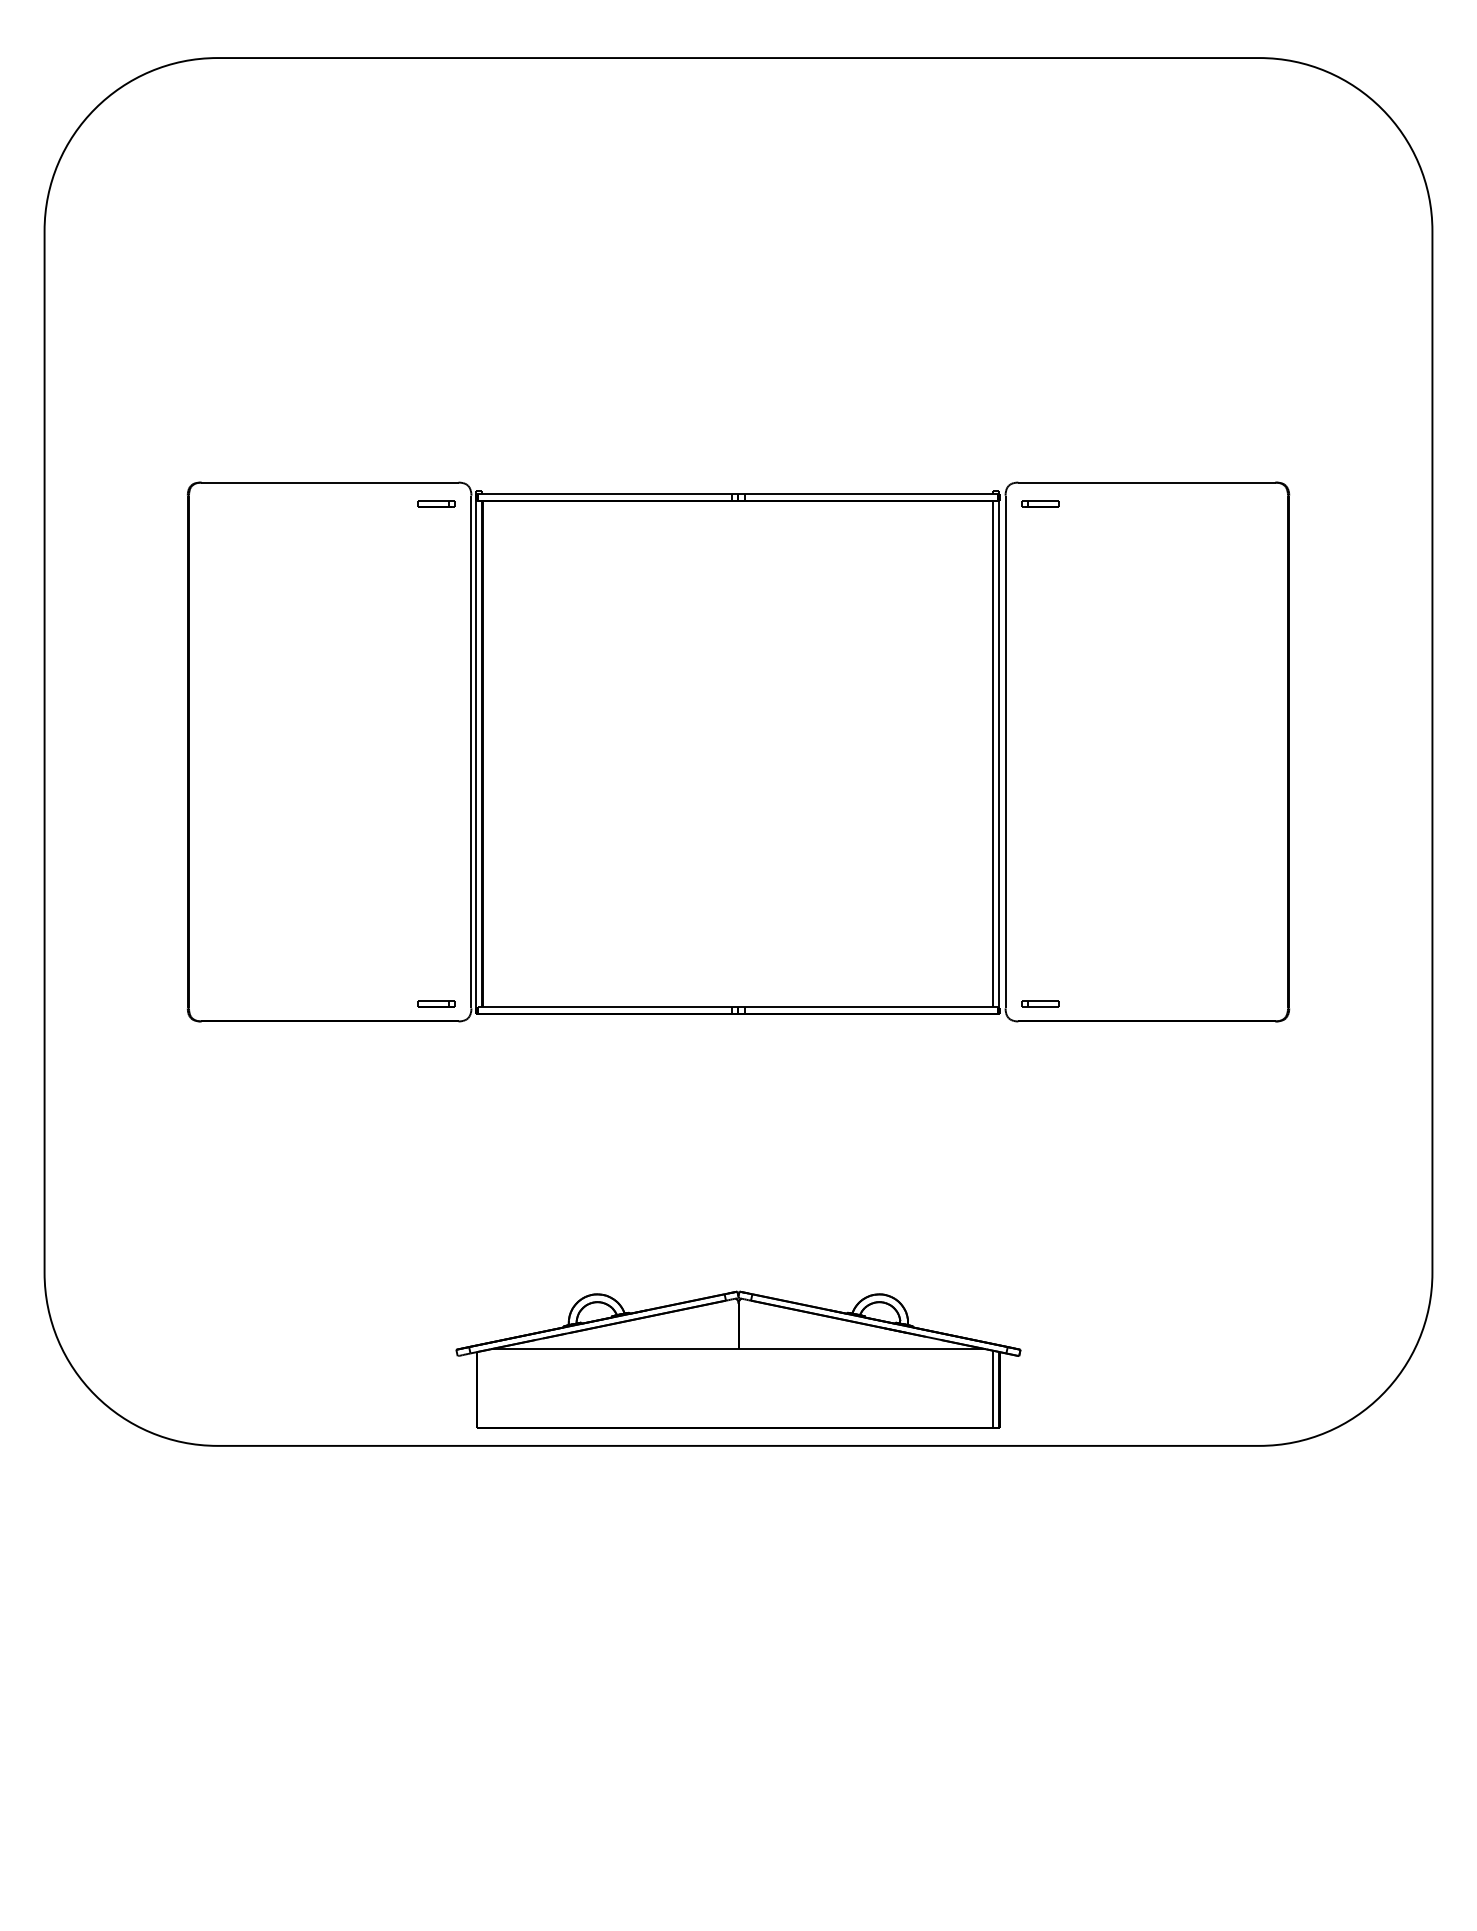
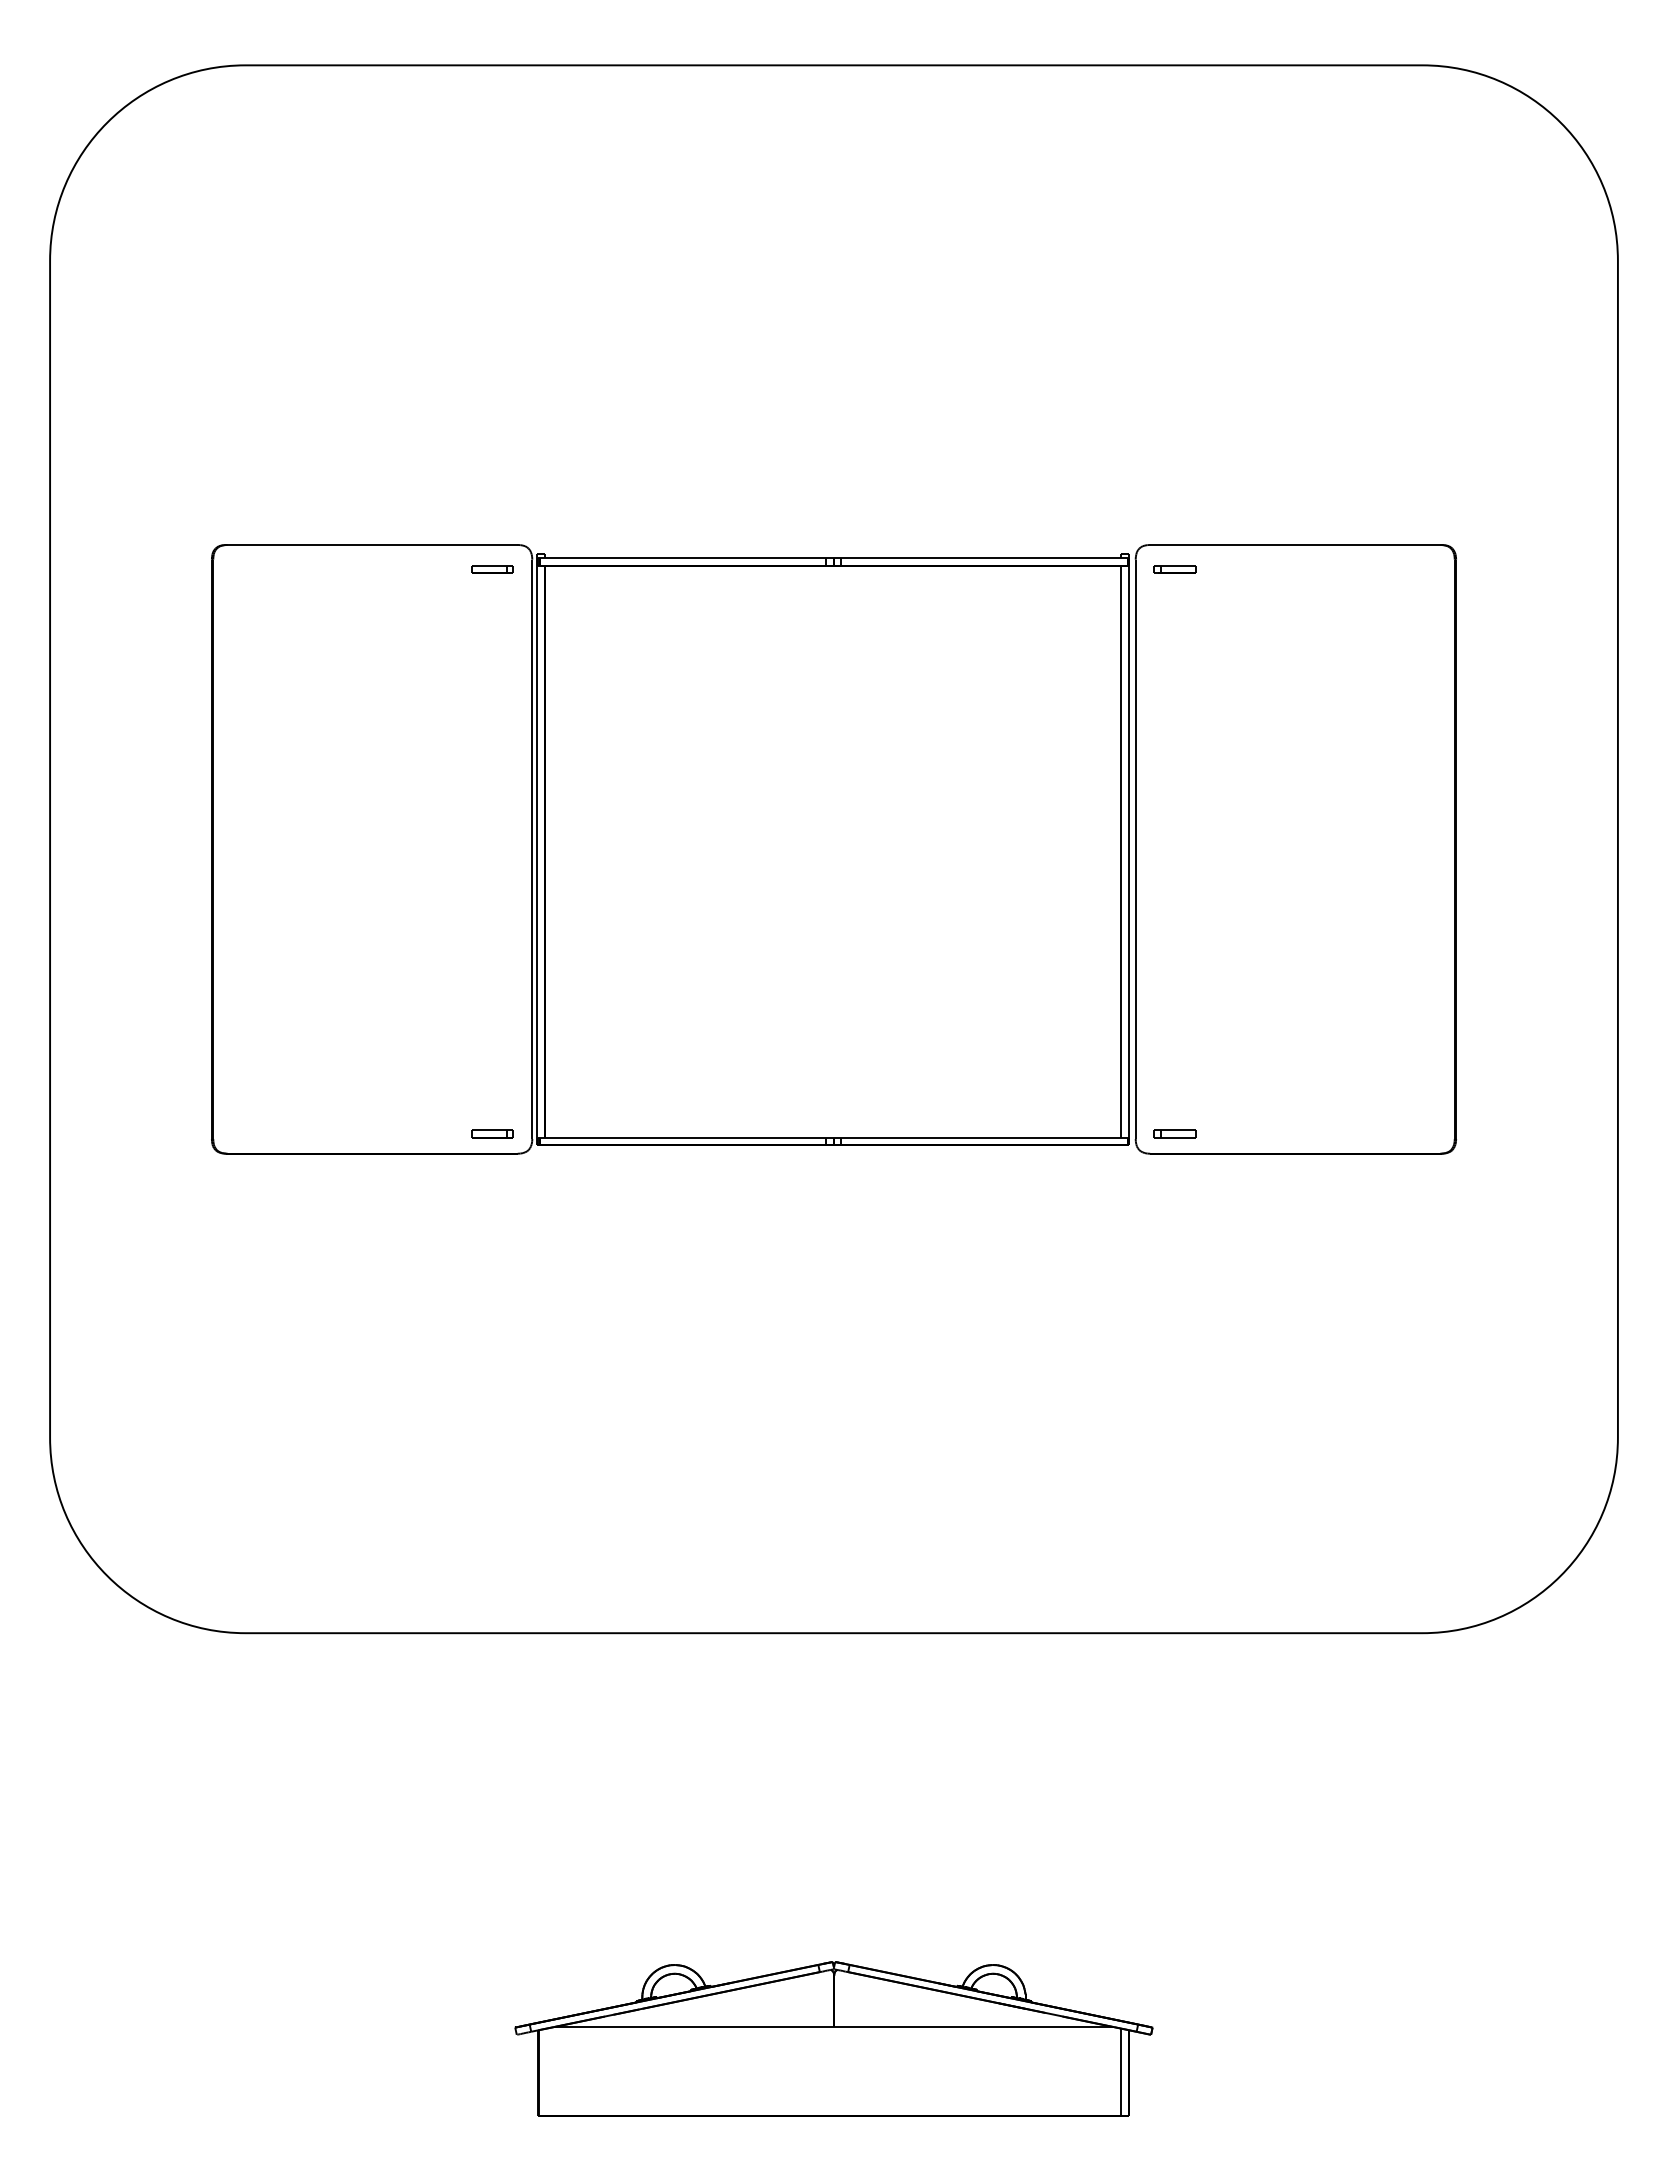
part: (738, 1359) -> (833, 2038), moved

